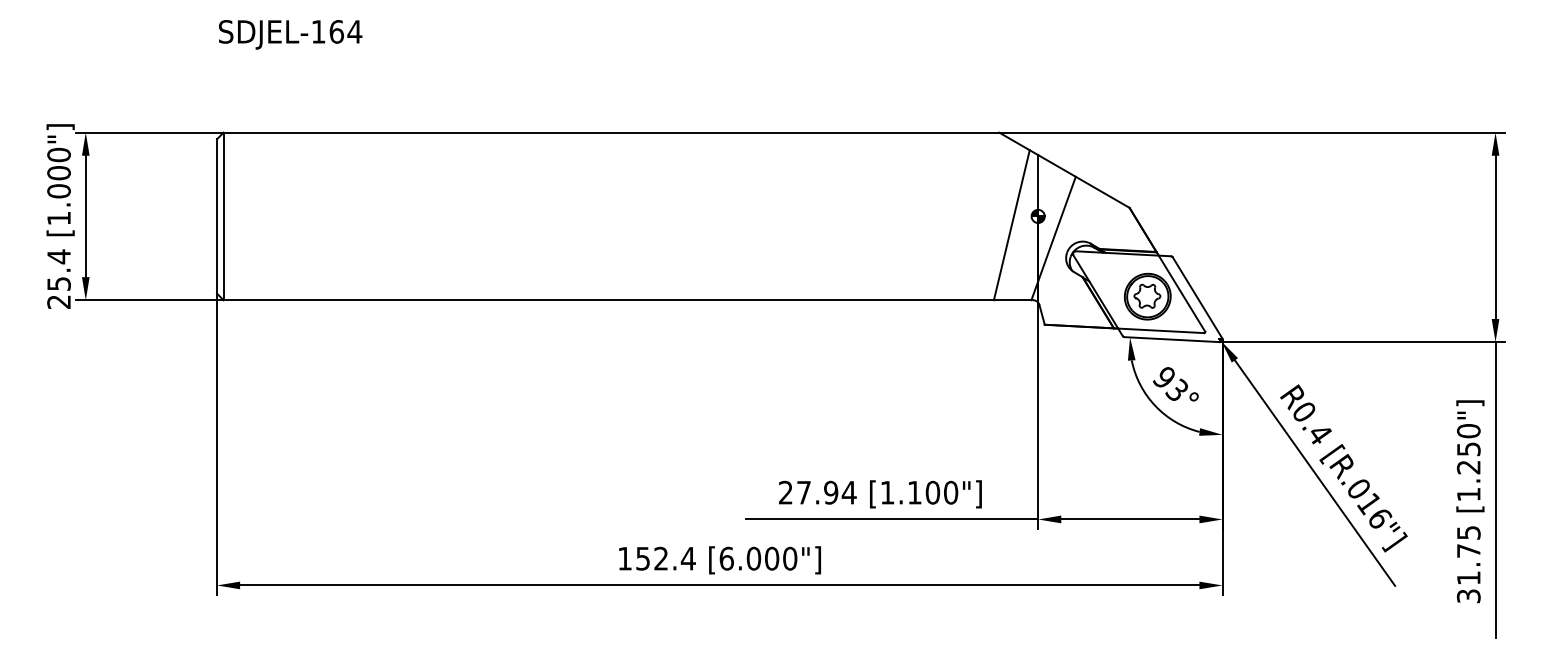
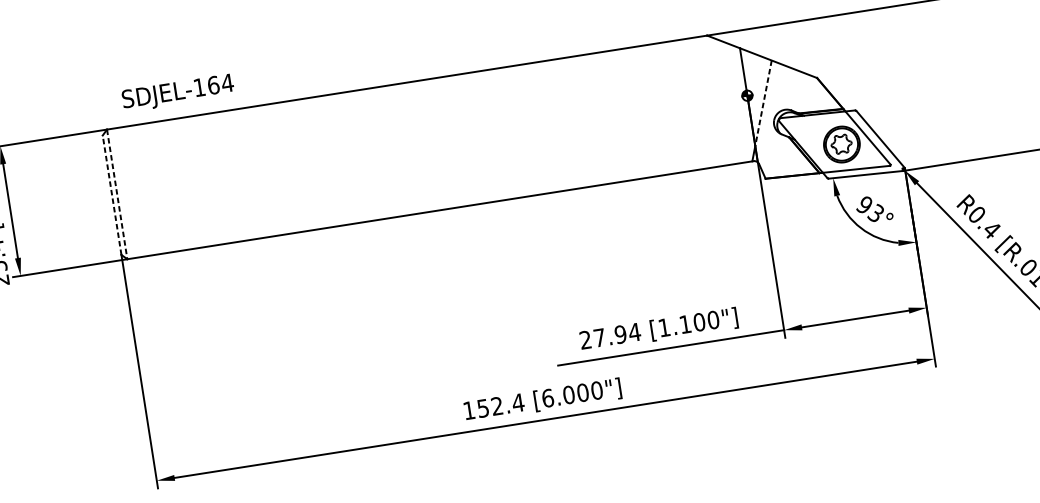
text: (290, 34) -> (178, 92), moved
line: (217, 215) -> (112, 194), solid -> dashed
line: (223, 216) -> (117, 194), solid -> dashed
line: (1011, 225) -> (727, 105), removed
line: (1057, 229) -> (763, 103), solid -> dashed

